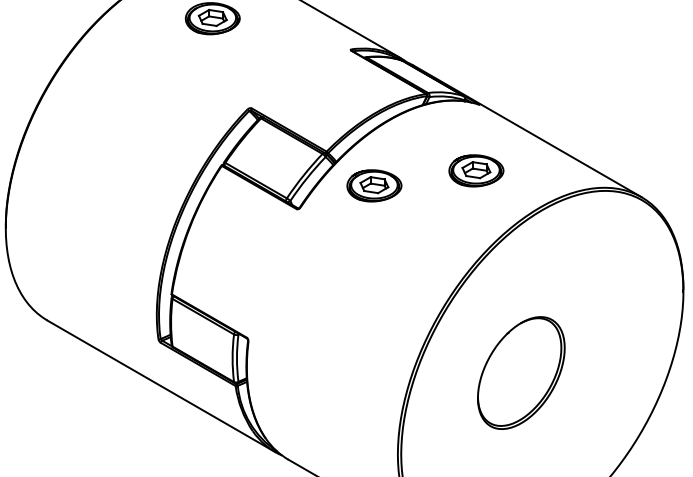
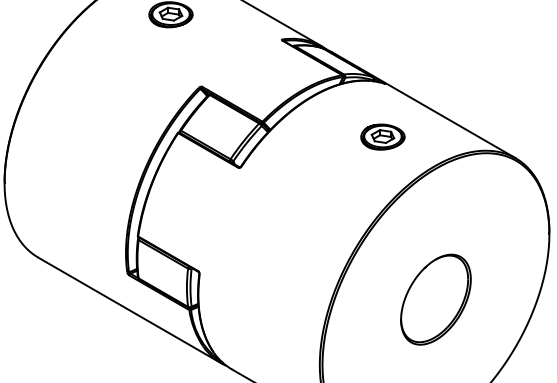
part: (374, 185) -> (301, 148), removed
part: (521, 372) -> (436, 299), moved

